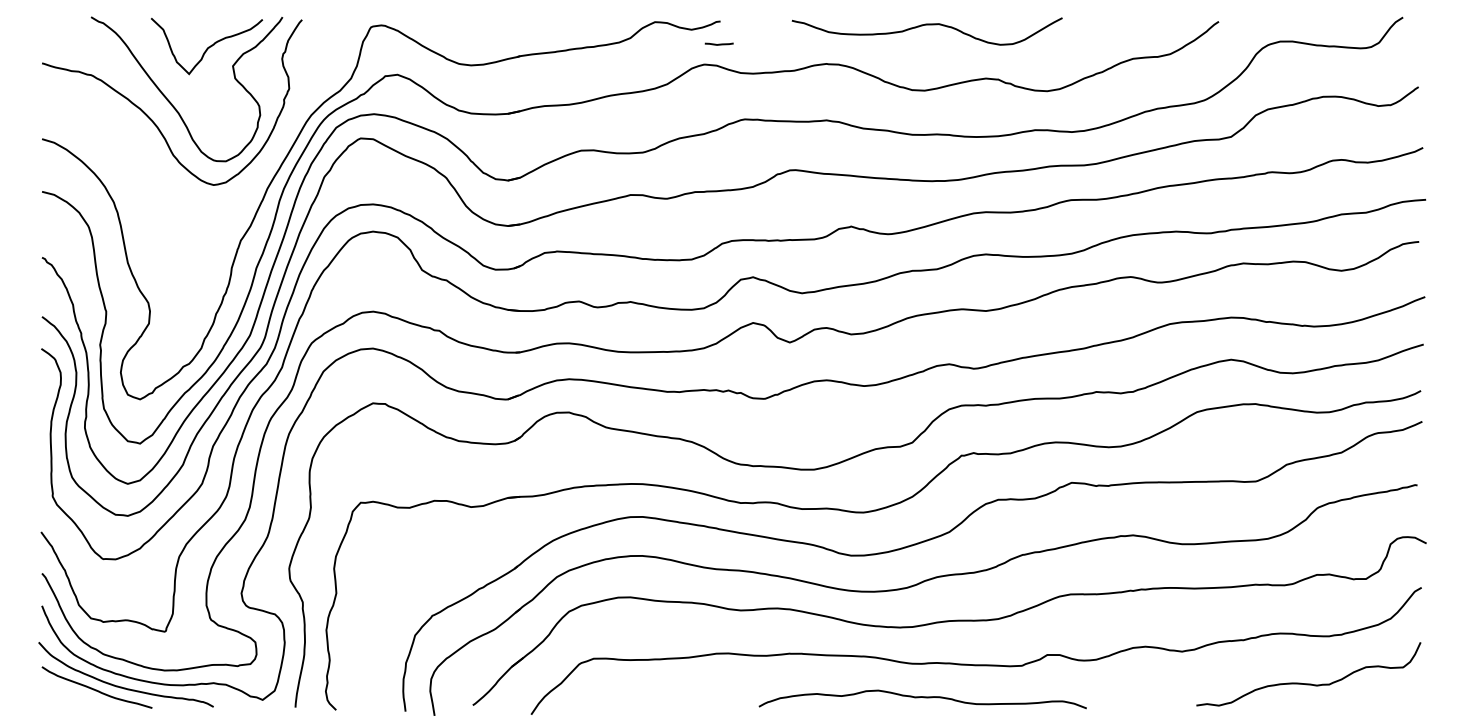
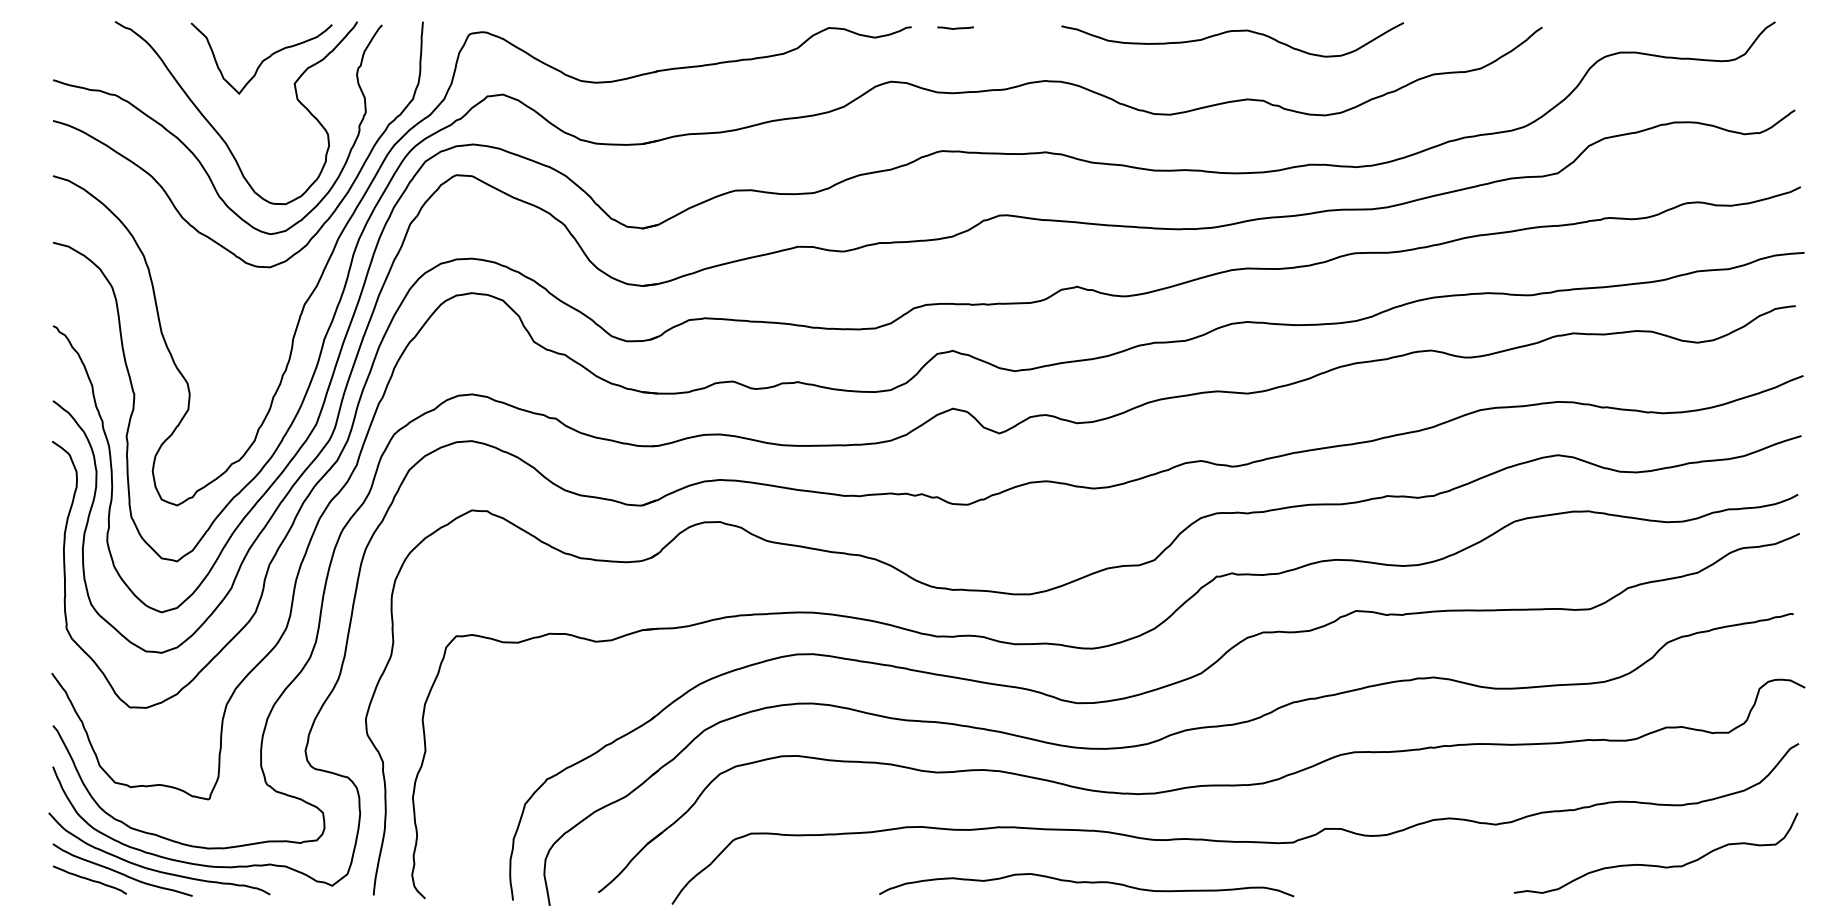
curve: (926, 25) -> (1231, 32), moved
line: (718, 43) -> (954, 27), moved
curve: (132, 152) -> (167, 192), added
curve: (71, 695) -> (90, 880), added
curve: (923, 698) -> (1087, 883), moved

